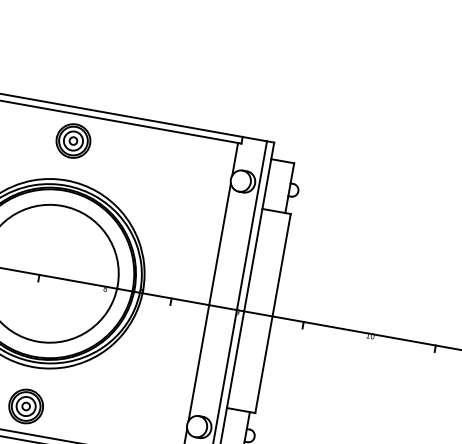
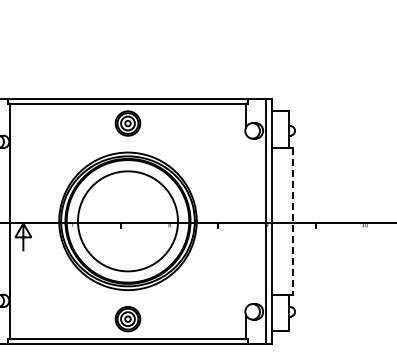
line: (209, 302) -> (245, 221), removed
line: (273, 313) -> (292, 221), solid -> dashed

